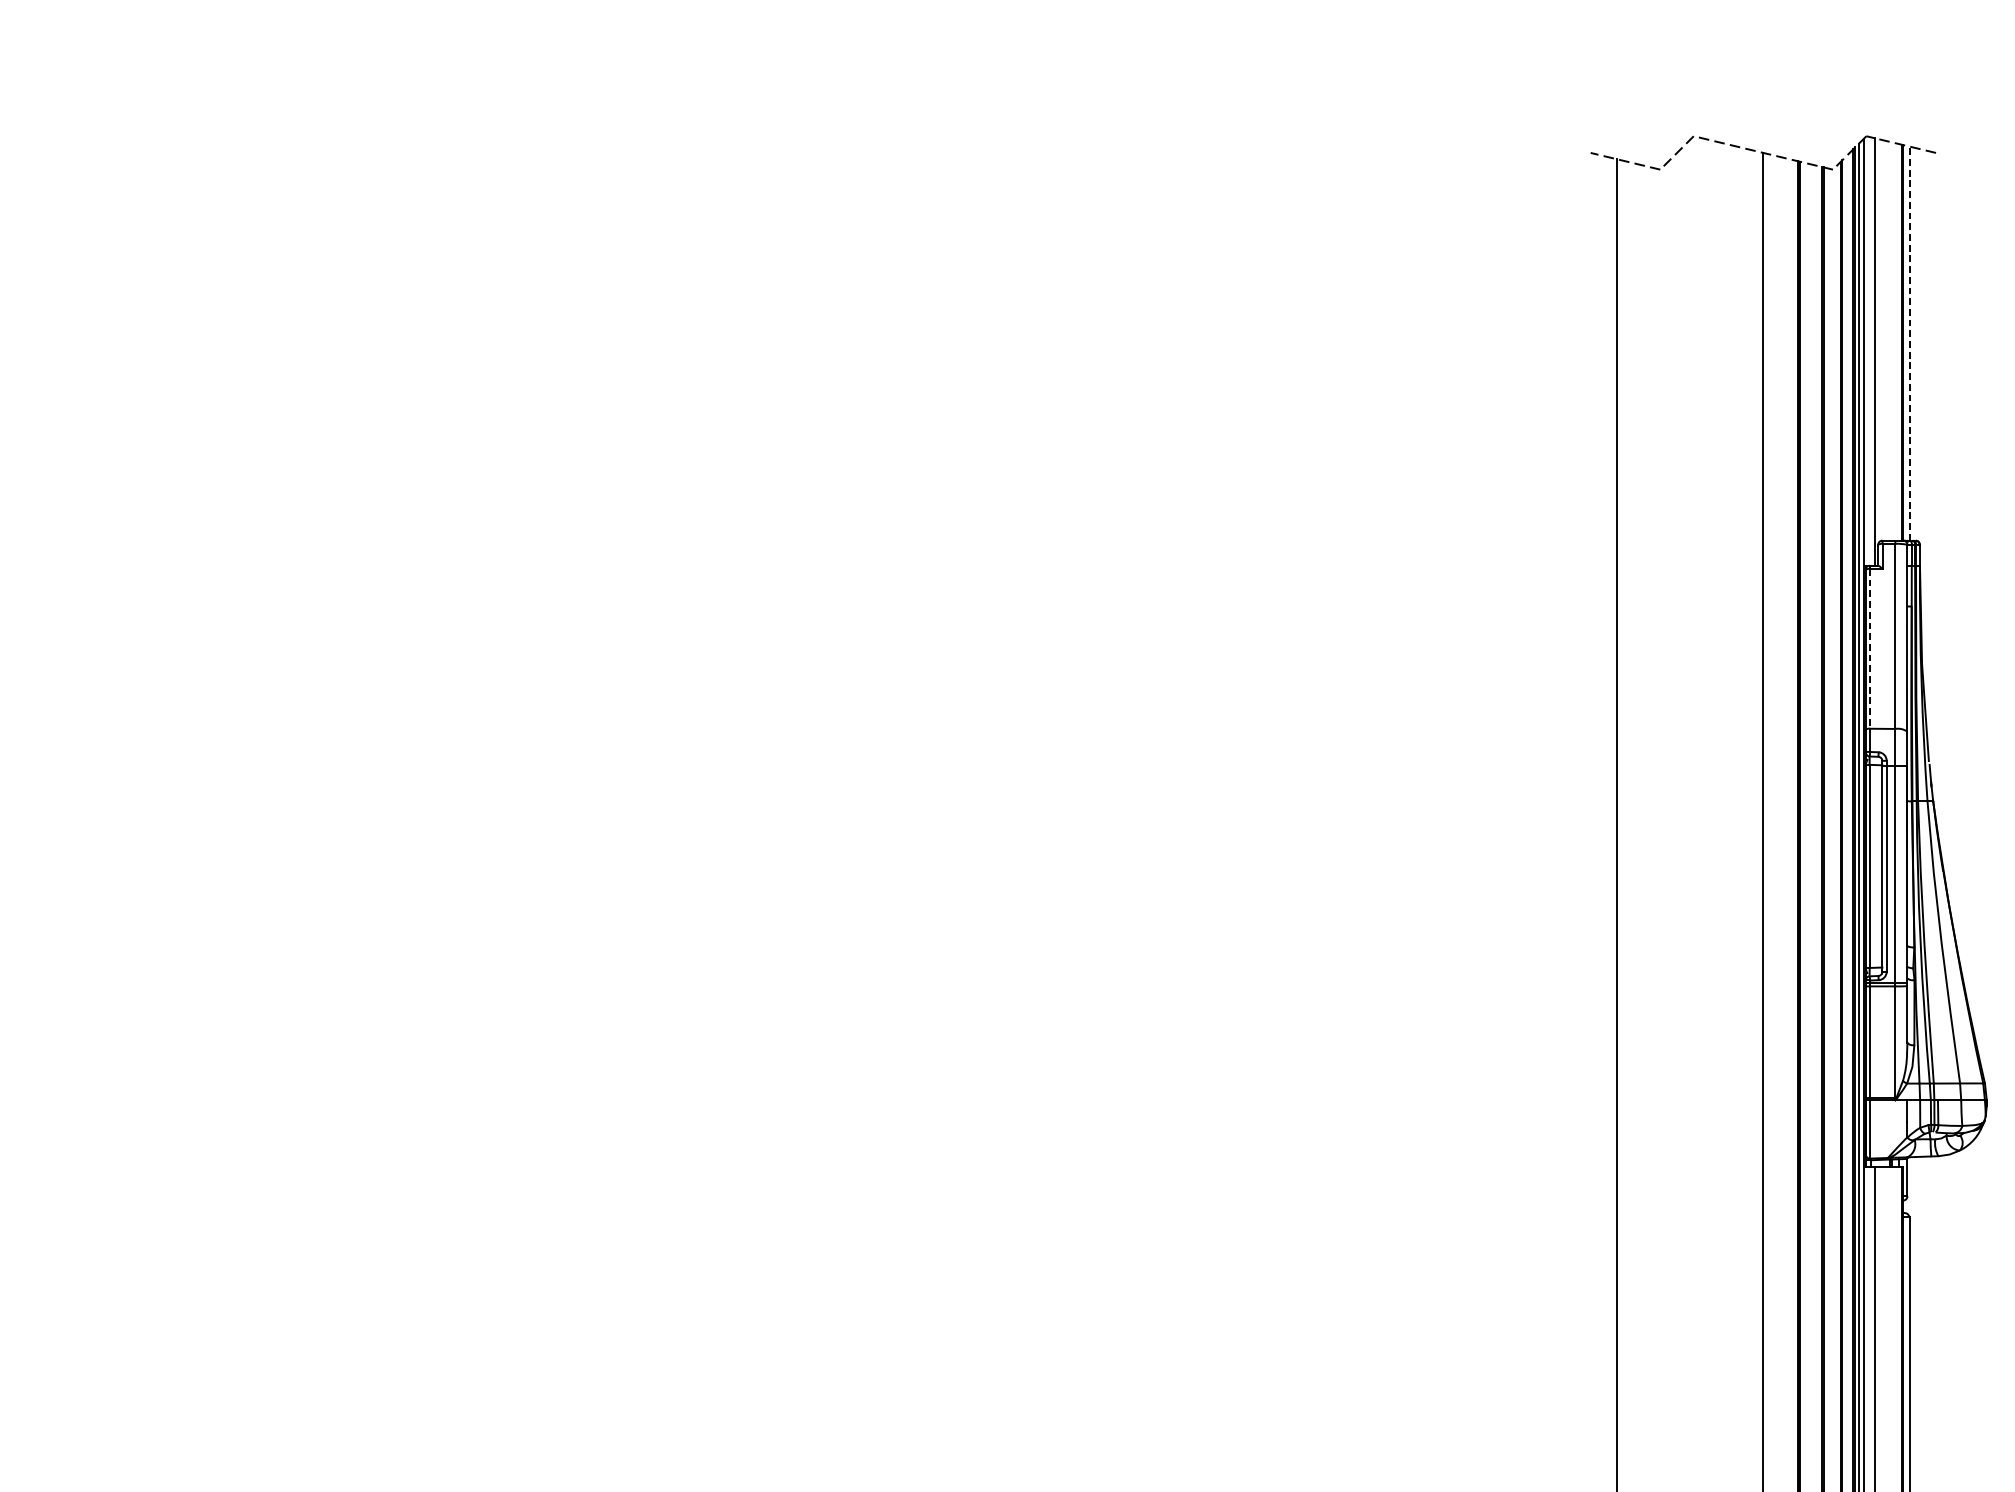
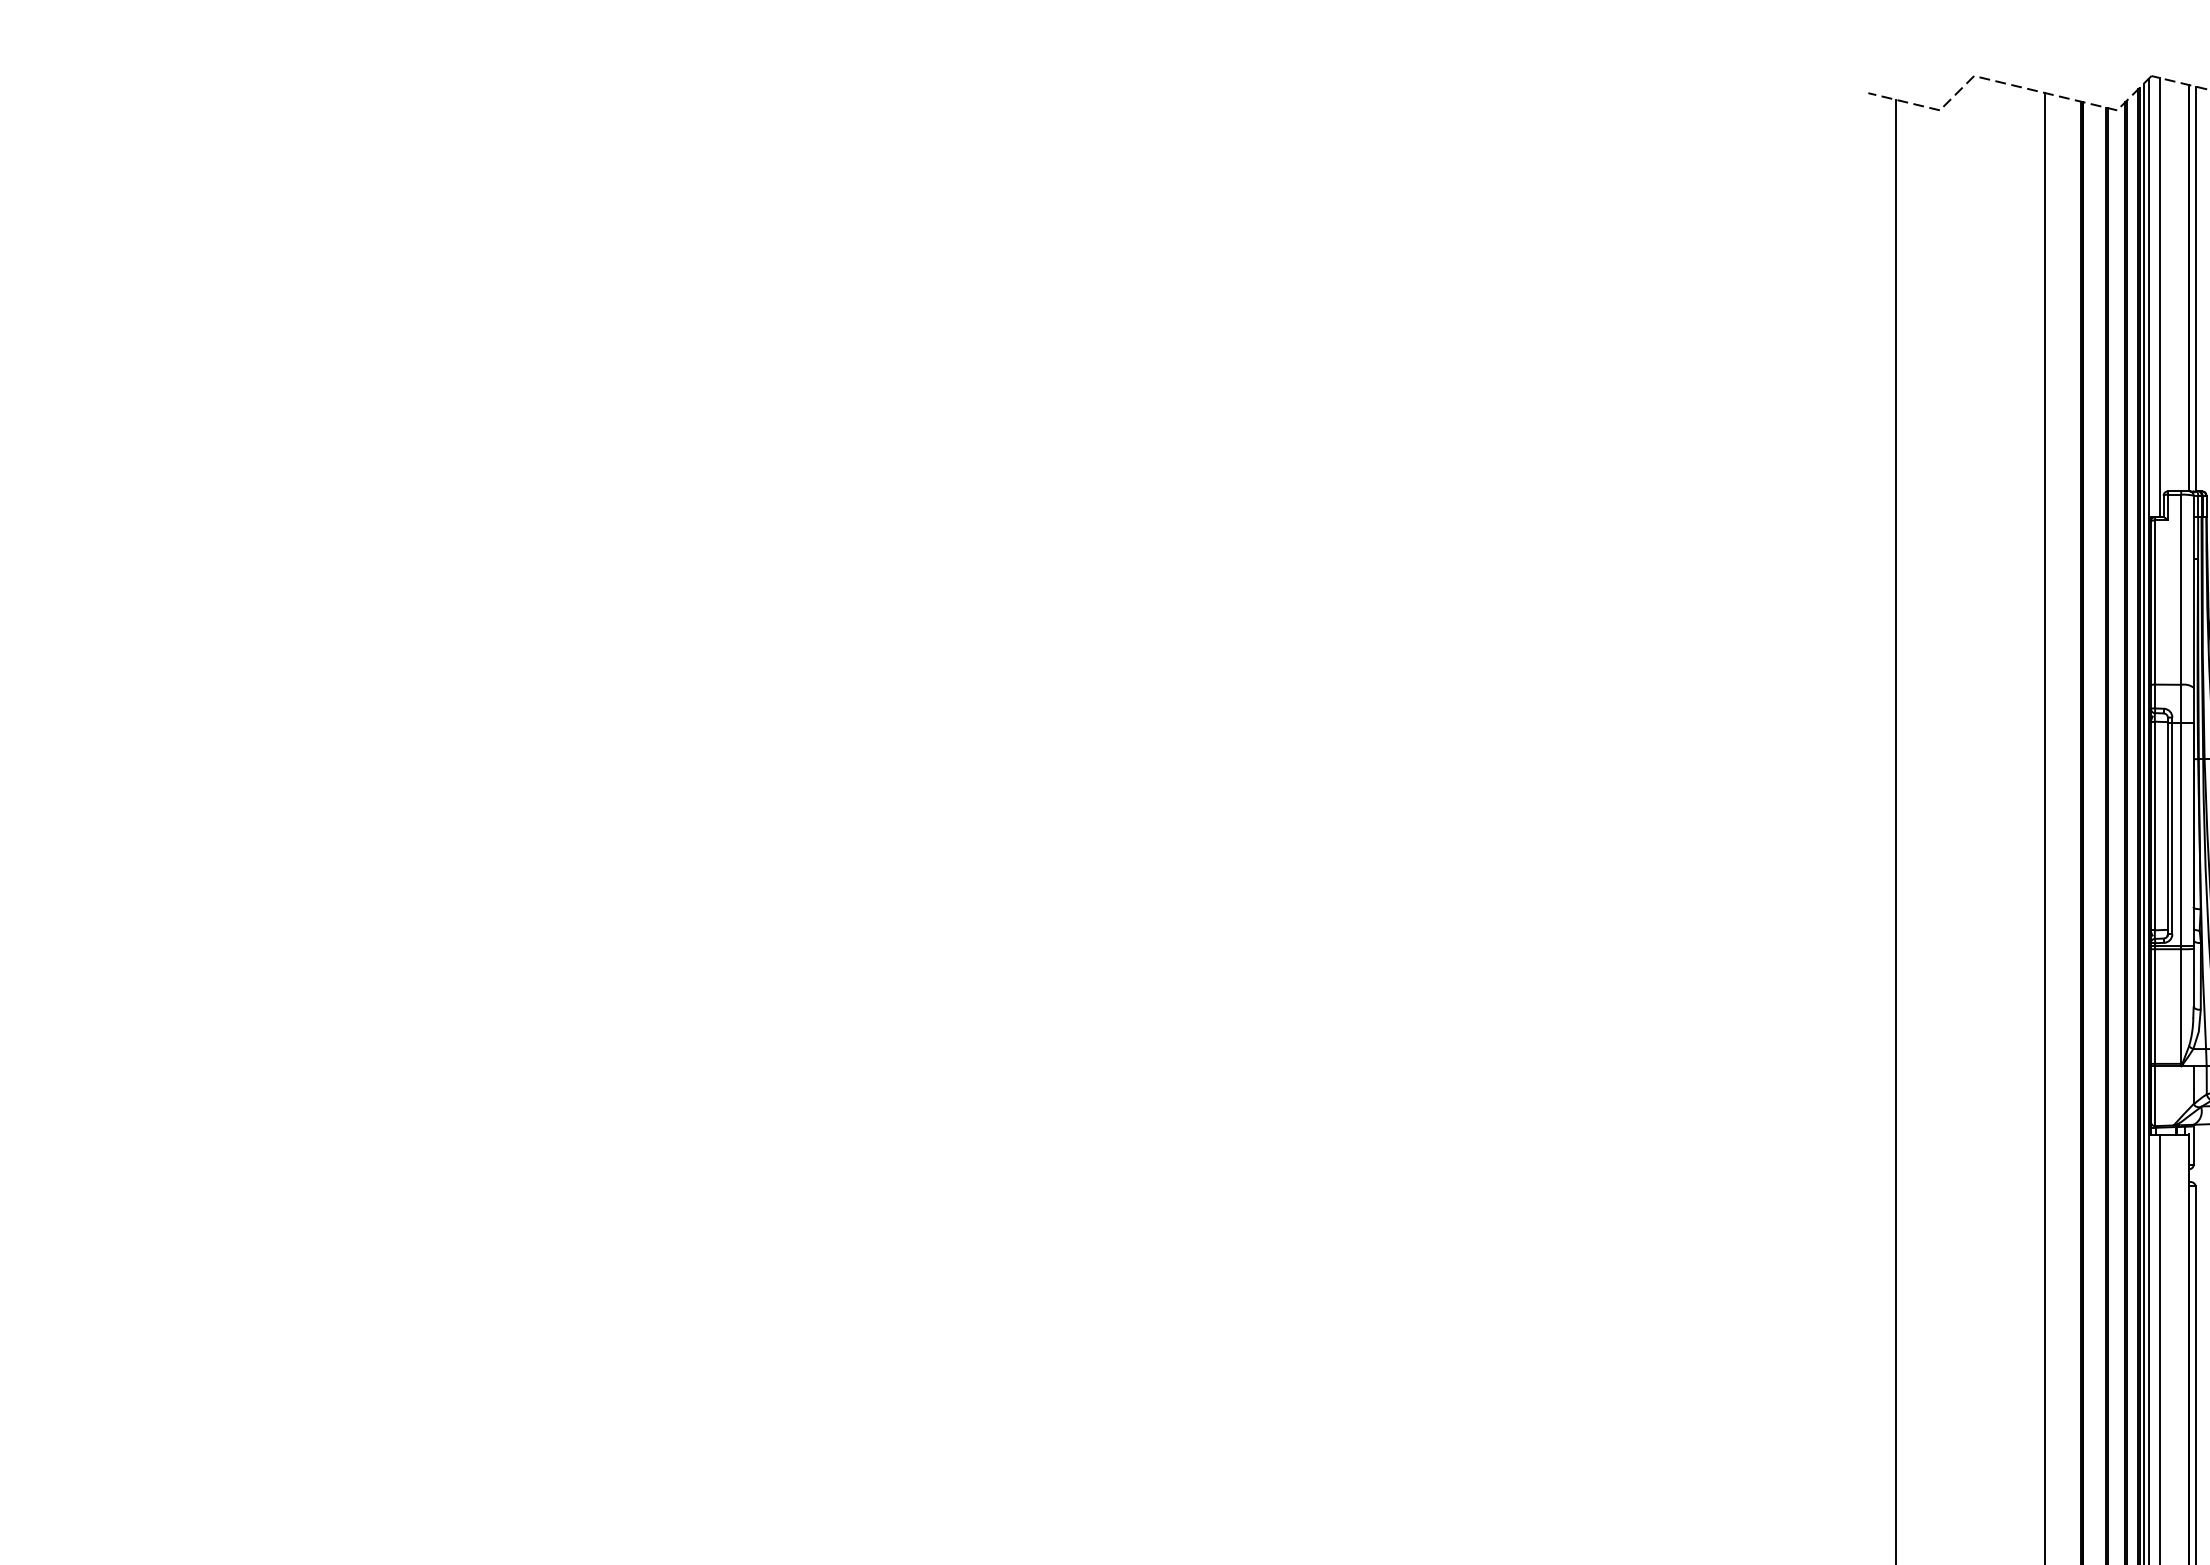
line: (1909, 343) -> (2195, 288), dashed -> solid
line: (1870, 649) -> (2155, 603), dashed -> solid

